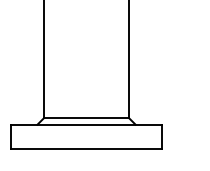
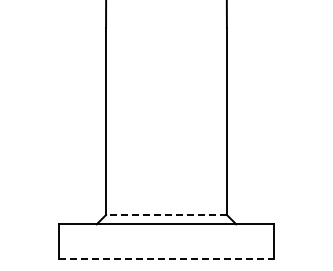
line: (85, 118) -> (165, 215), solid -> dashed
line: (86, 148) -> (166, 258), solid -> dashed

